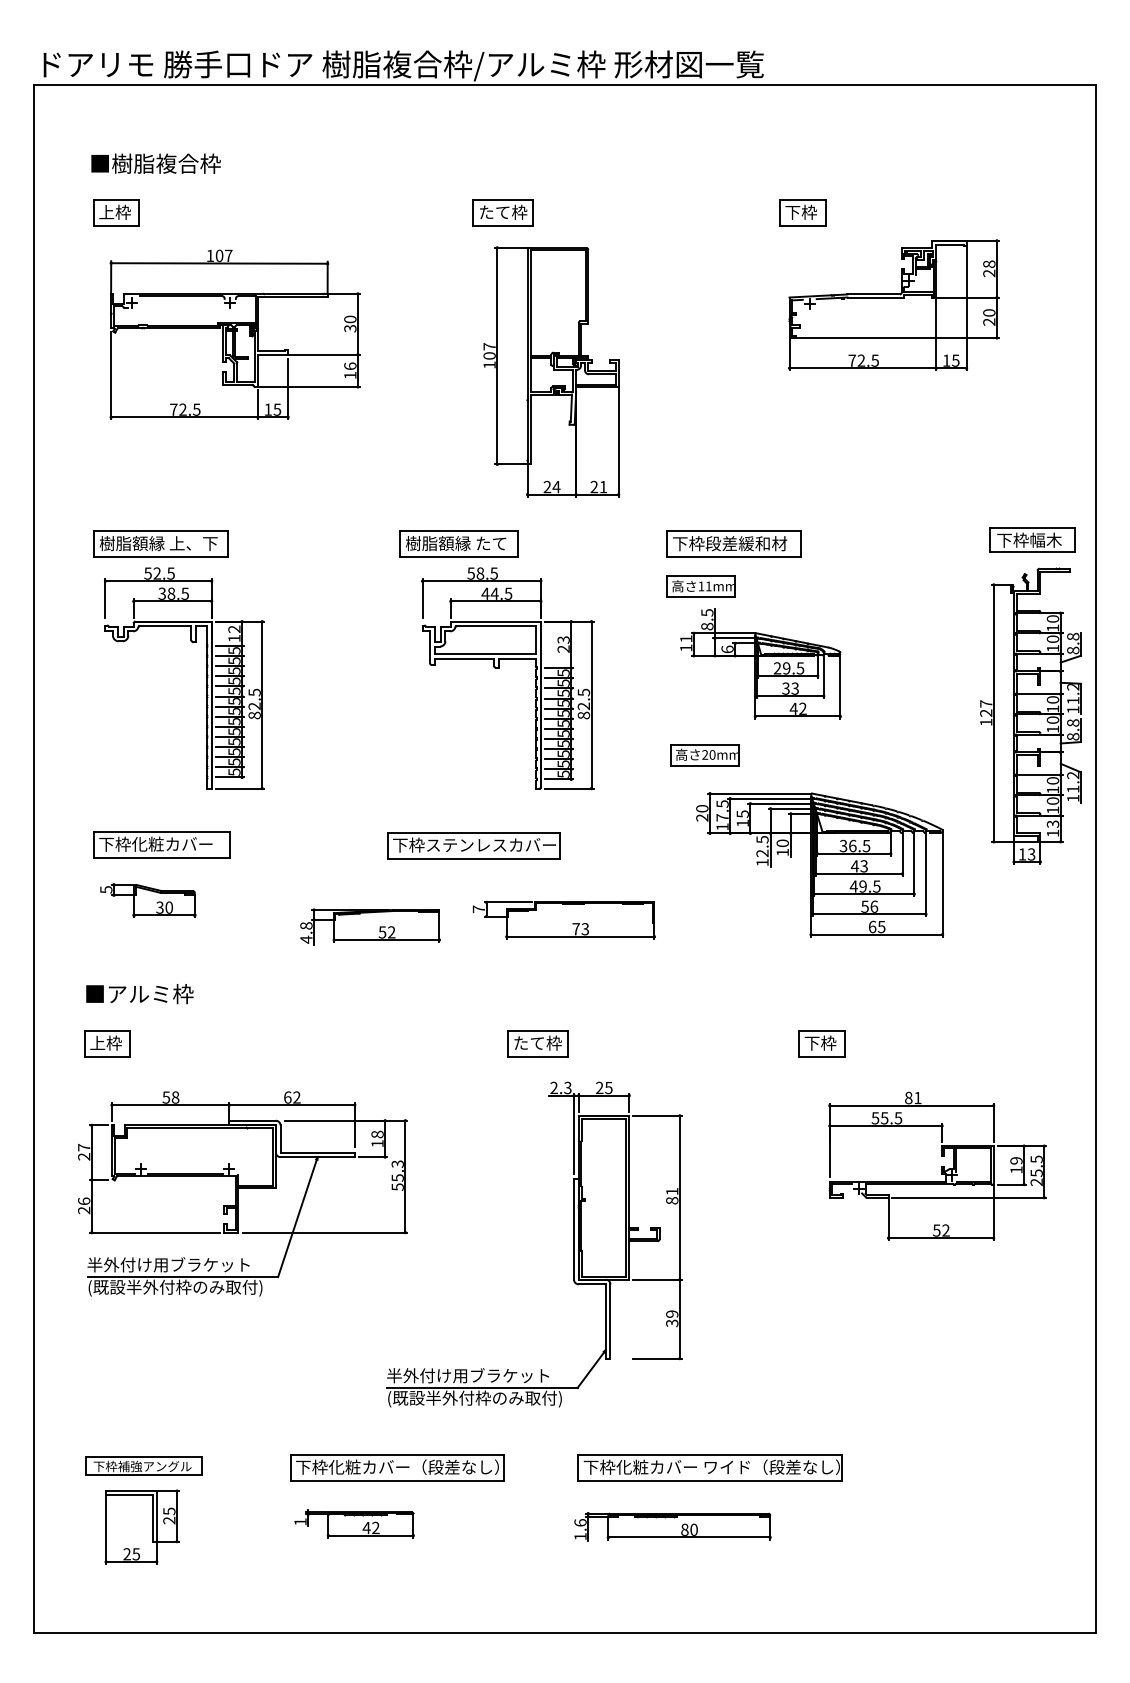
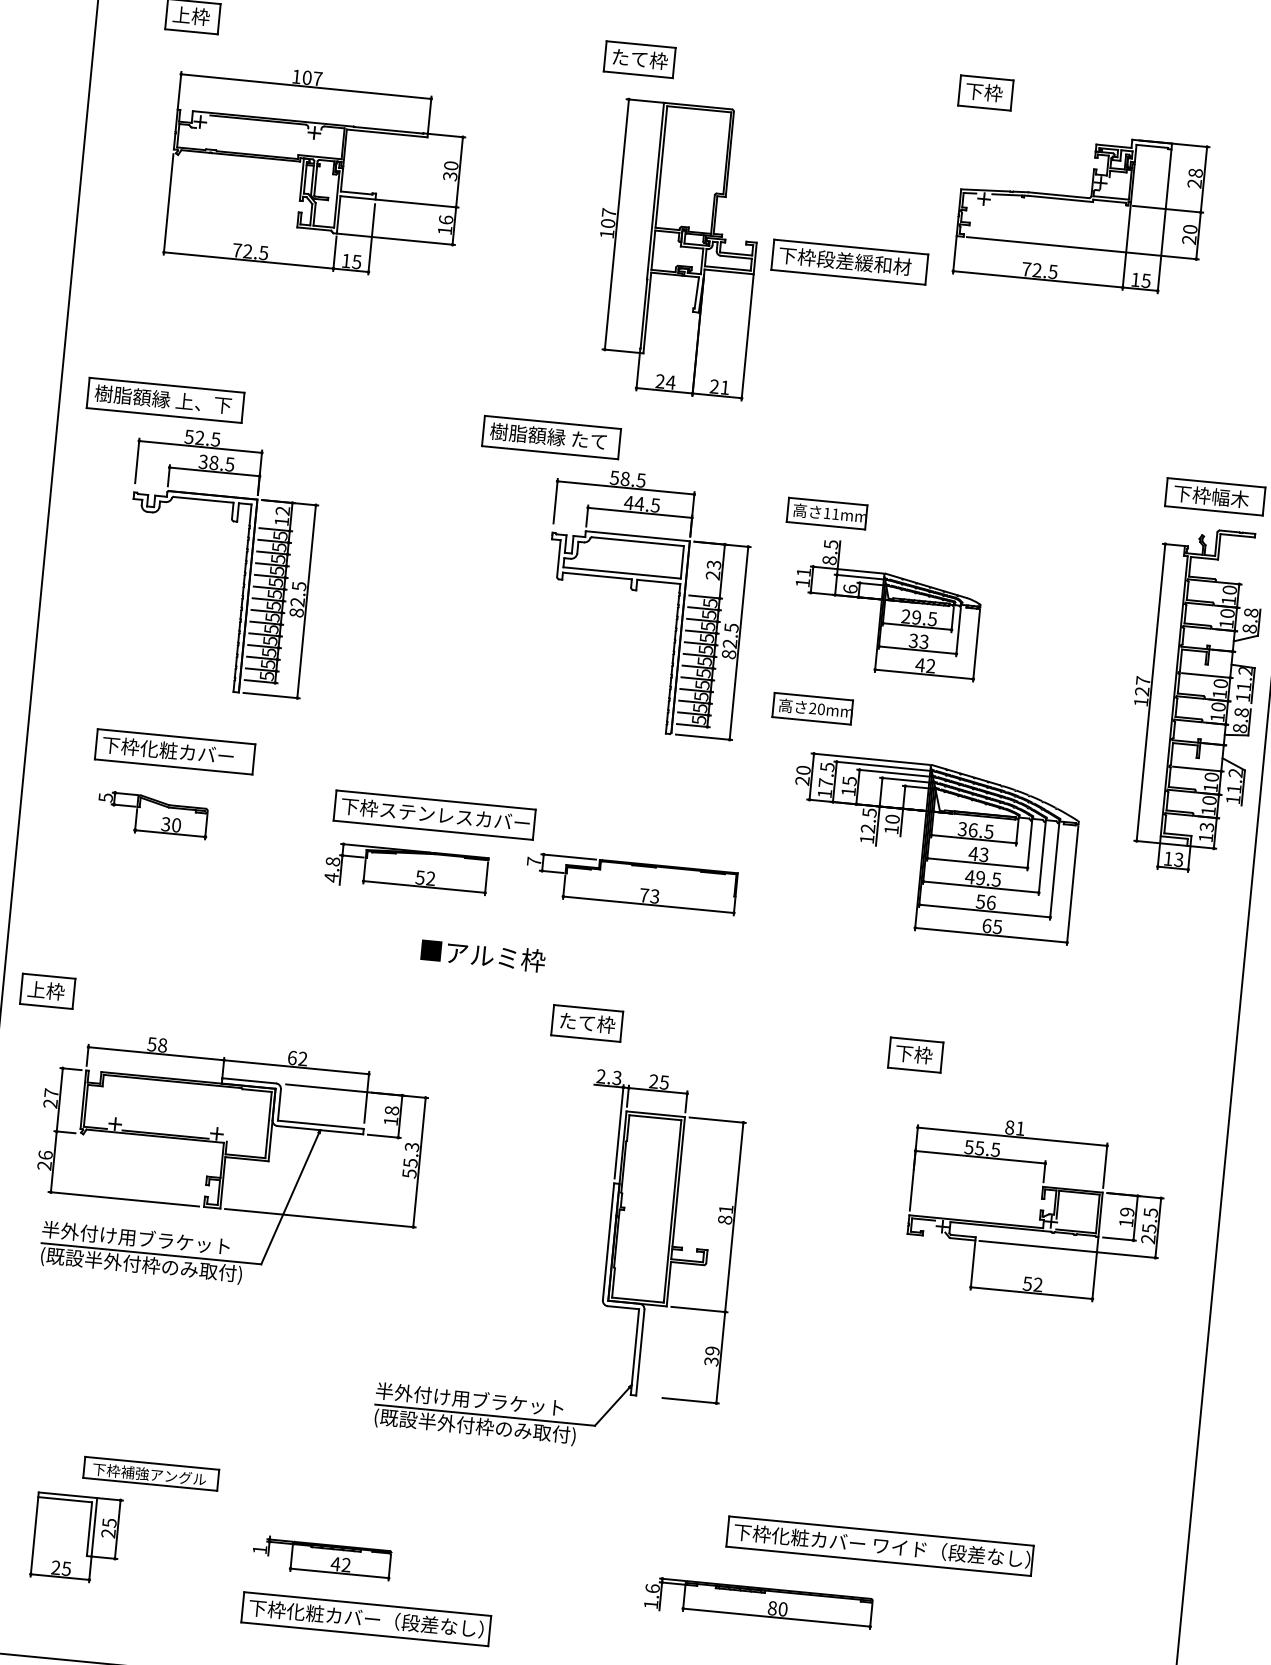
part: (160, 543) -> (165, 399), moved
part: (733, 543) -> (849, 261), moved
part: (499, 668) -> (636, 590), moved
part: (473, 845) -> (434, 815), moved
text: (139, 994) -> (482, 956), moved
part: (107, 1043) -> (47, 991), moved
part: (143, 1465) -> (150, 1473), moved
part: (397, 1467) -> (366, 1618), moved
part: (709, 1467) -> (879, 1545), moved
part: (672, 1526) -> (758, 1603), moved

